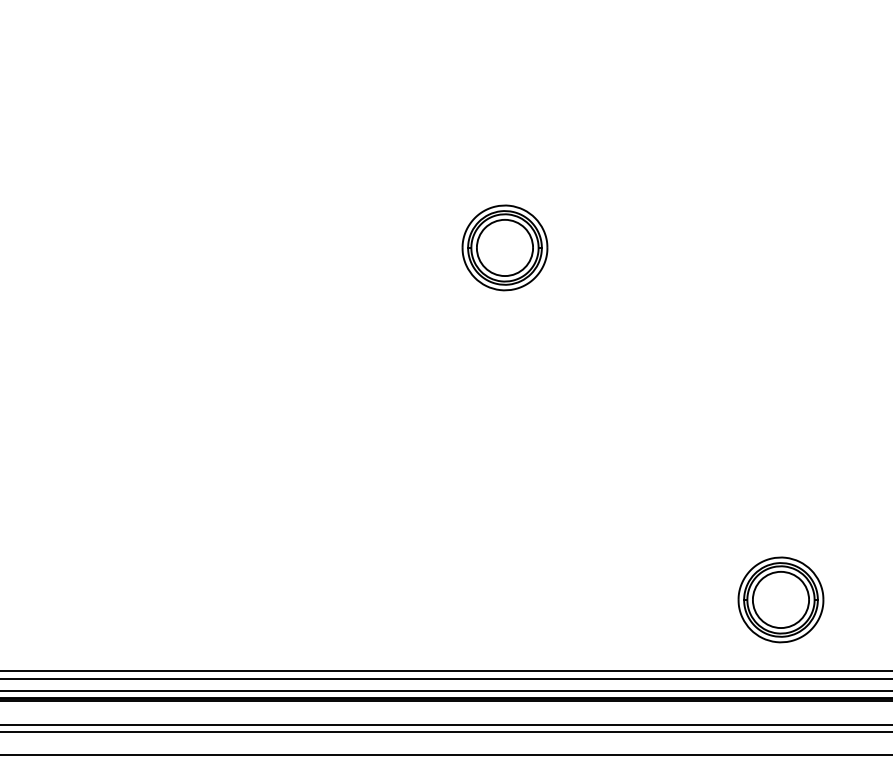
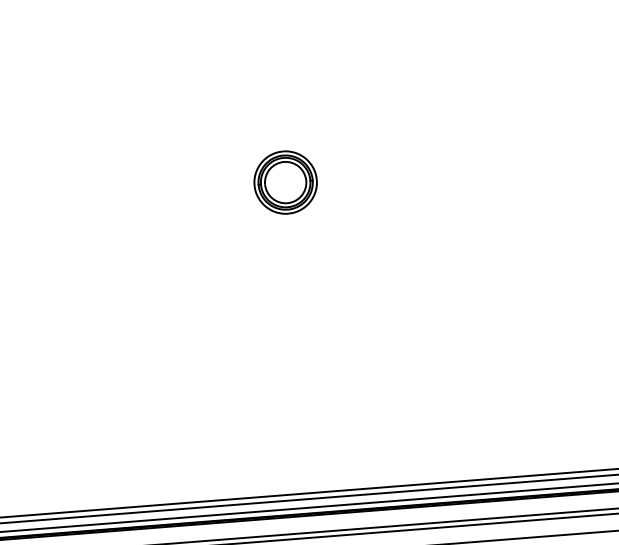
part: (780, 599) -> (508, 424), removed

